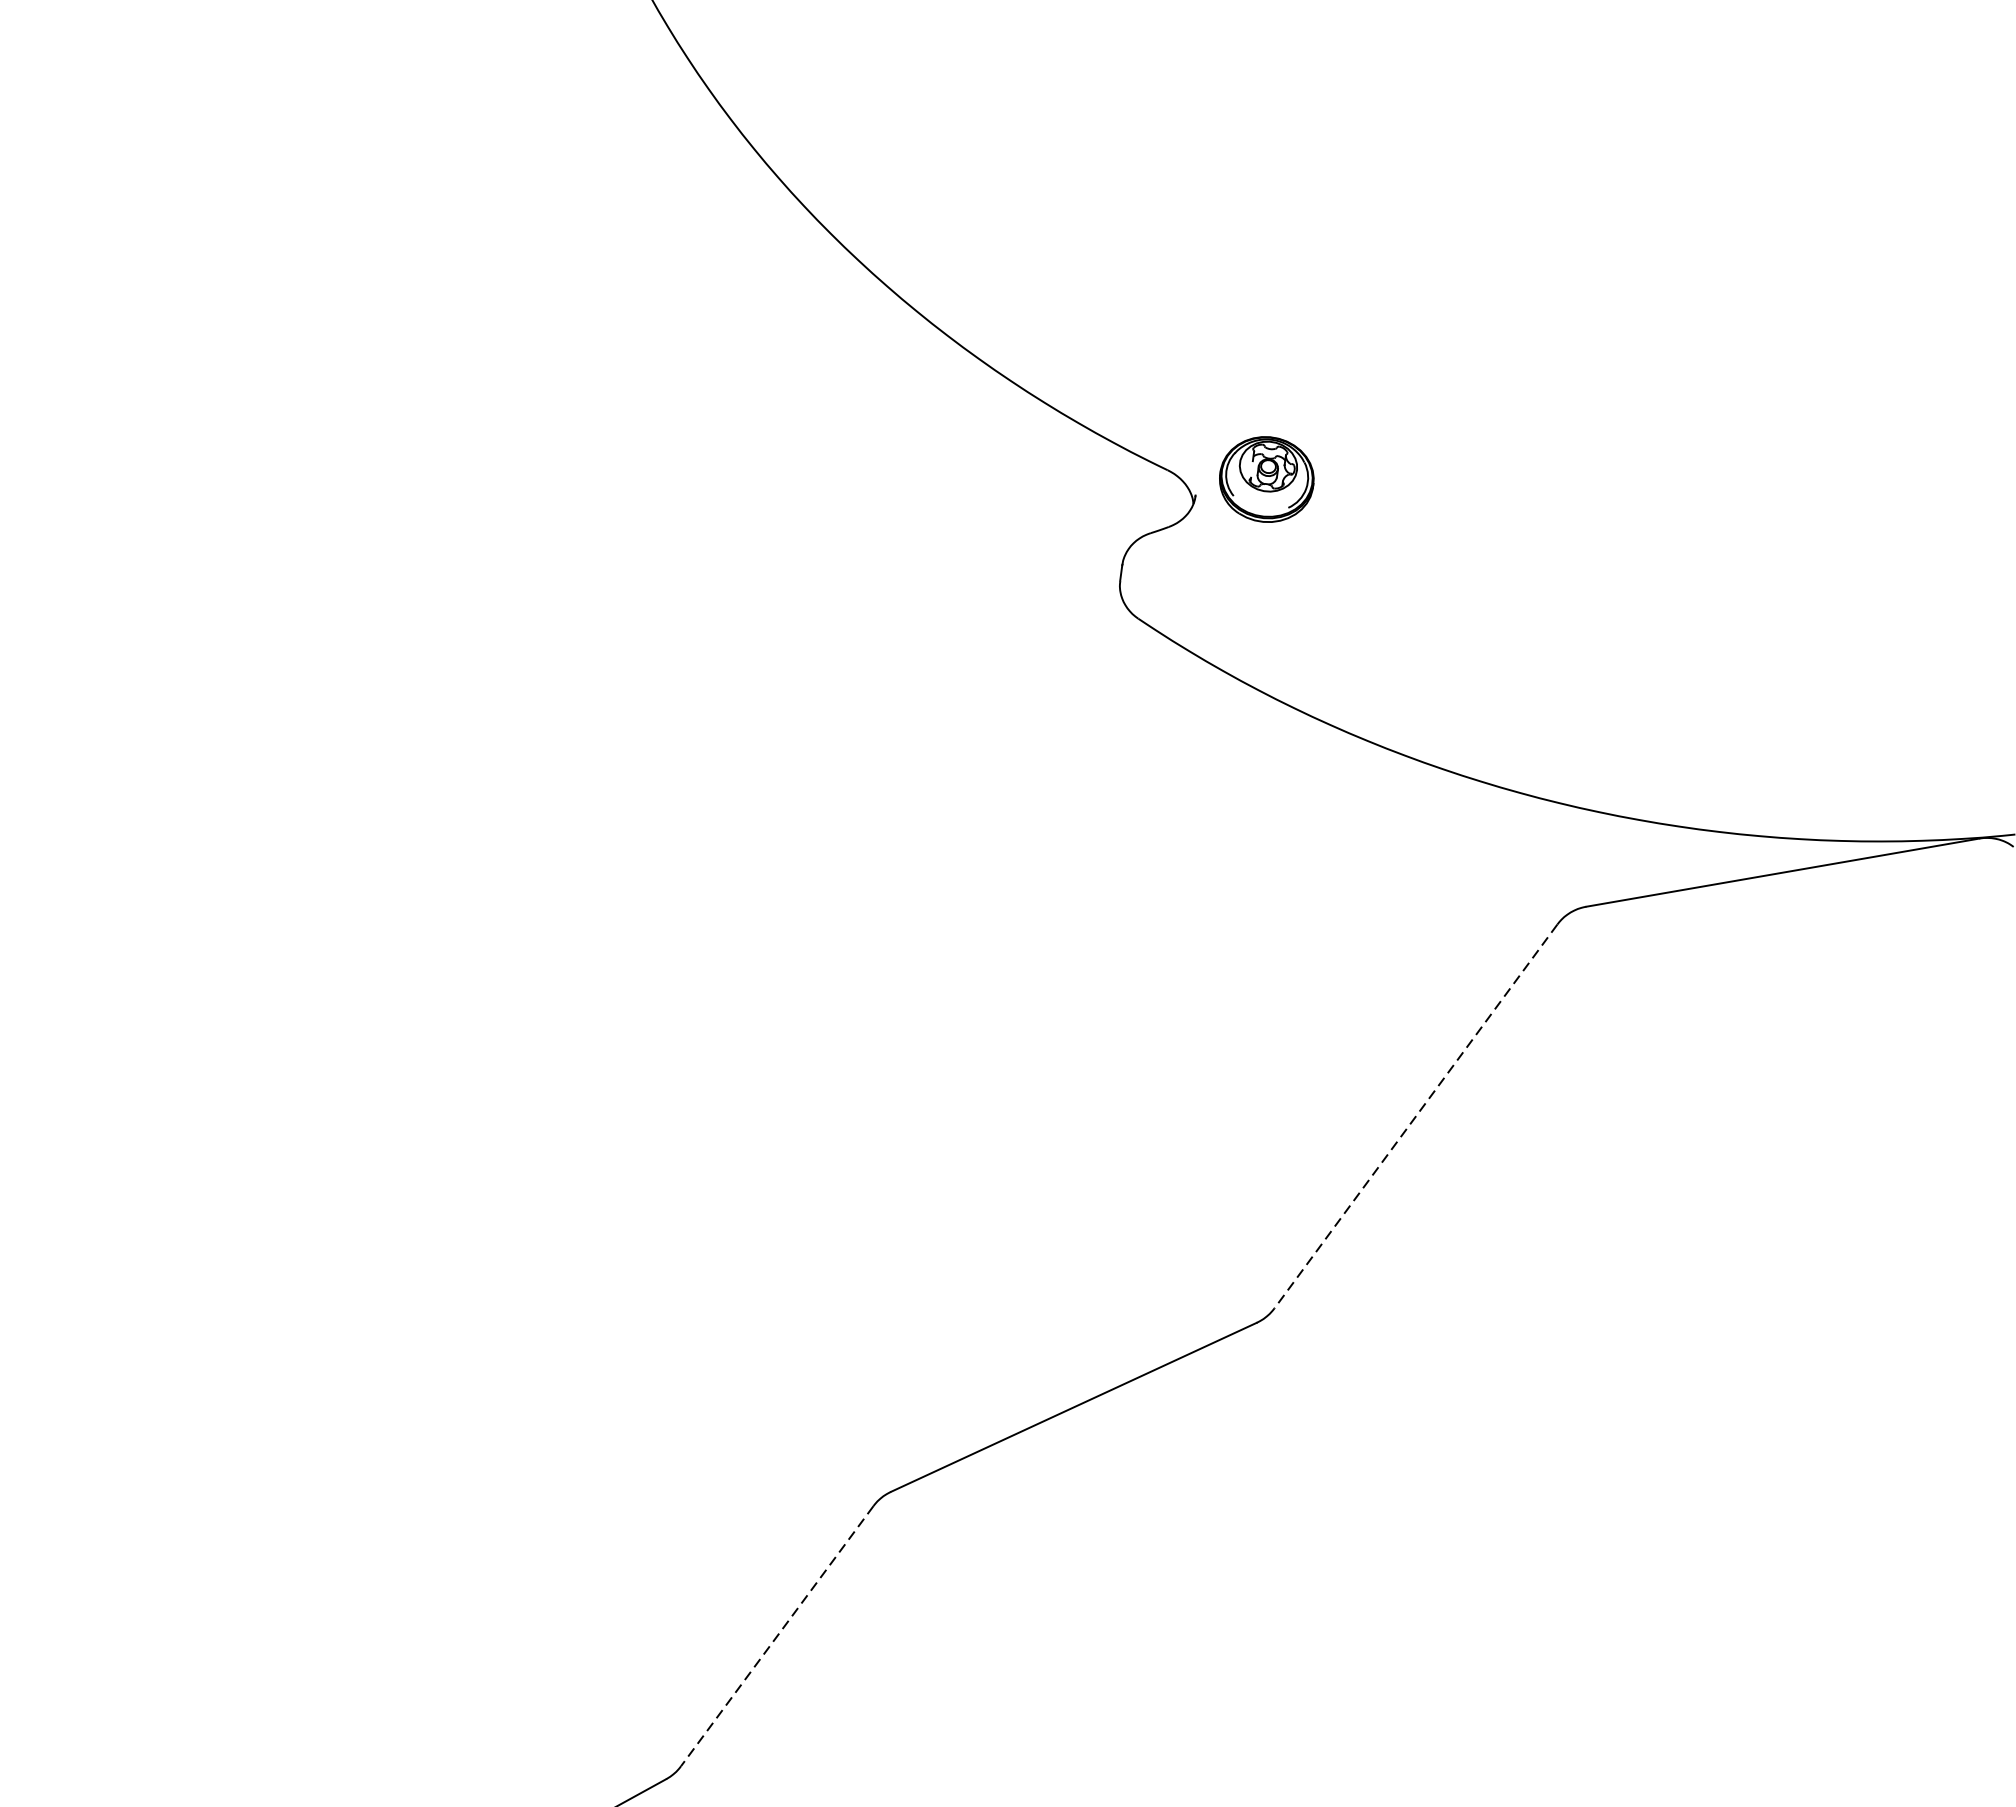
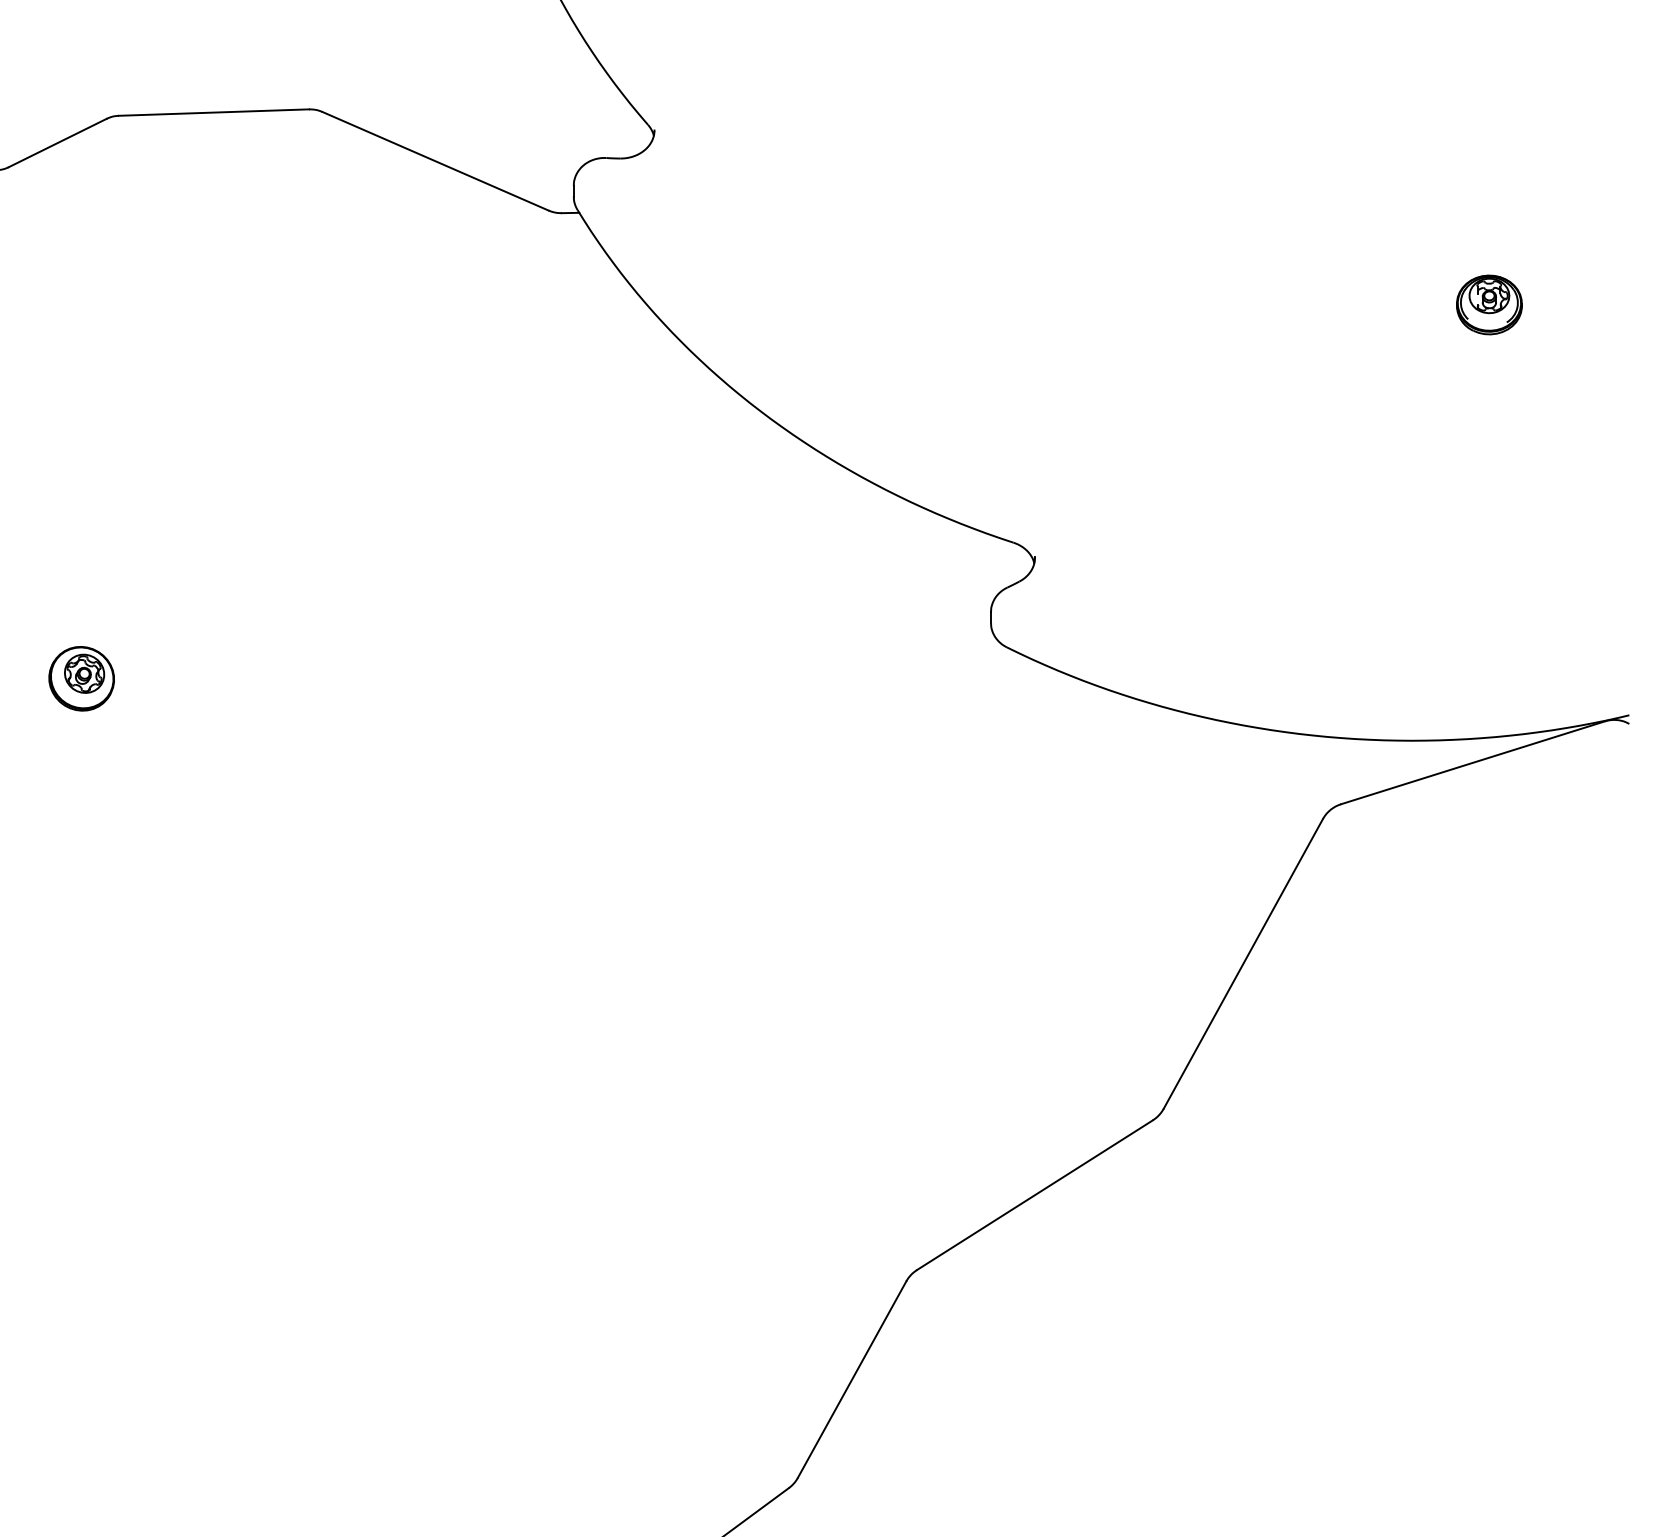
part: (1266, 478) -> (1489, 304), moved
line: (1416, 1117) -> (1243, 964), dashed -> solid
line: (776, 1637) -> (851, 1380), dashed -> solid

